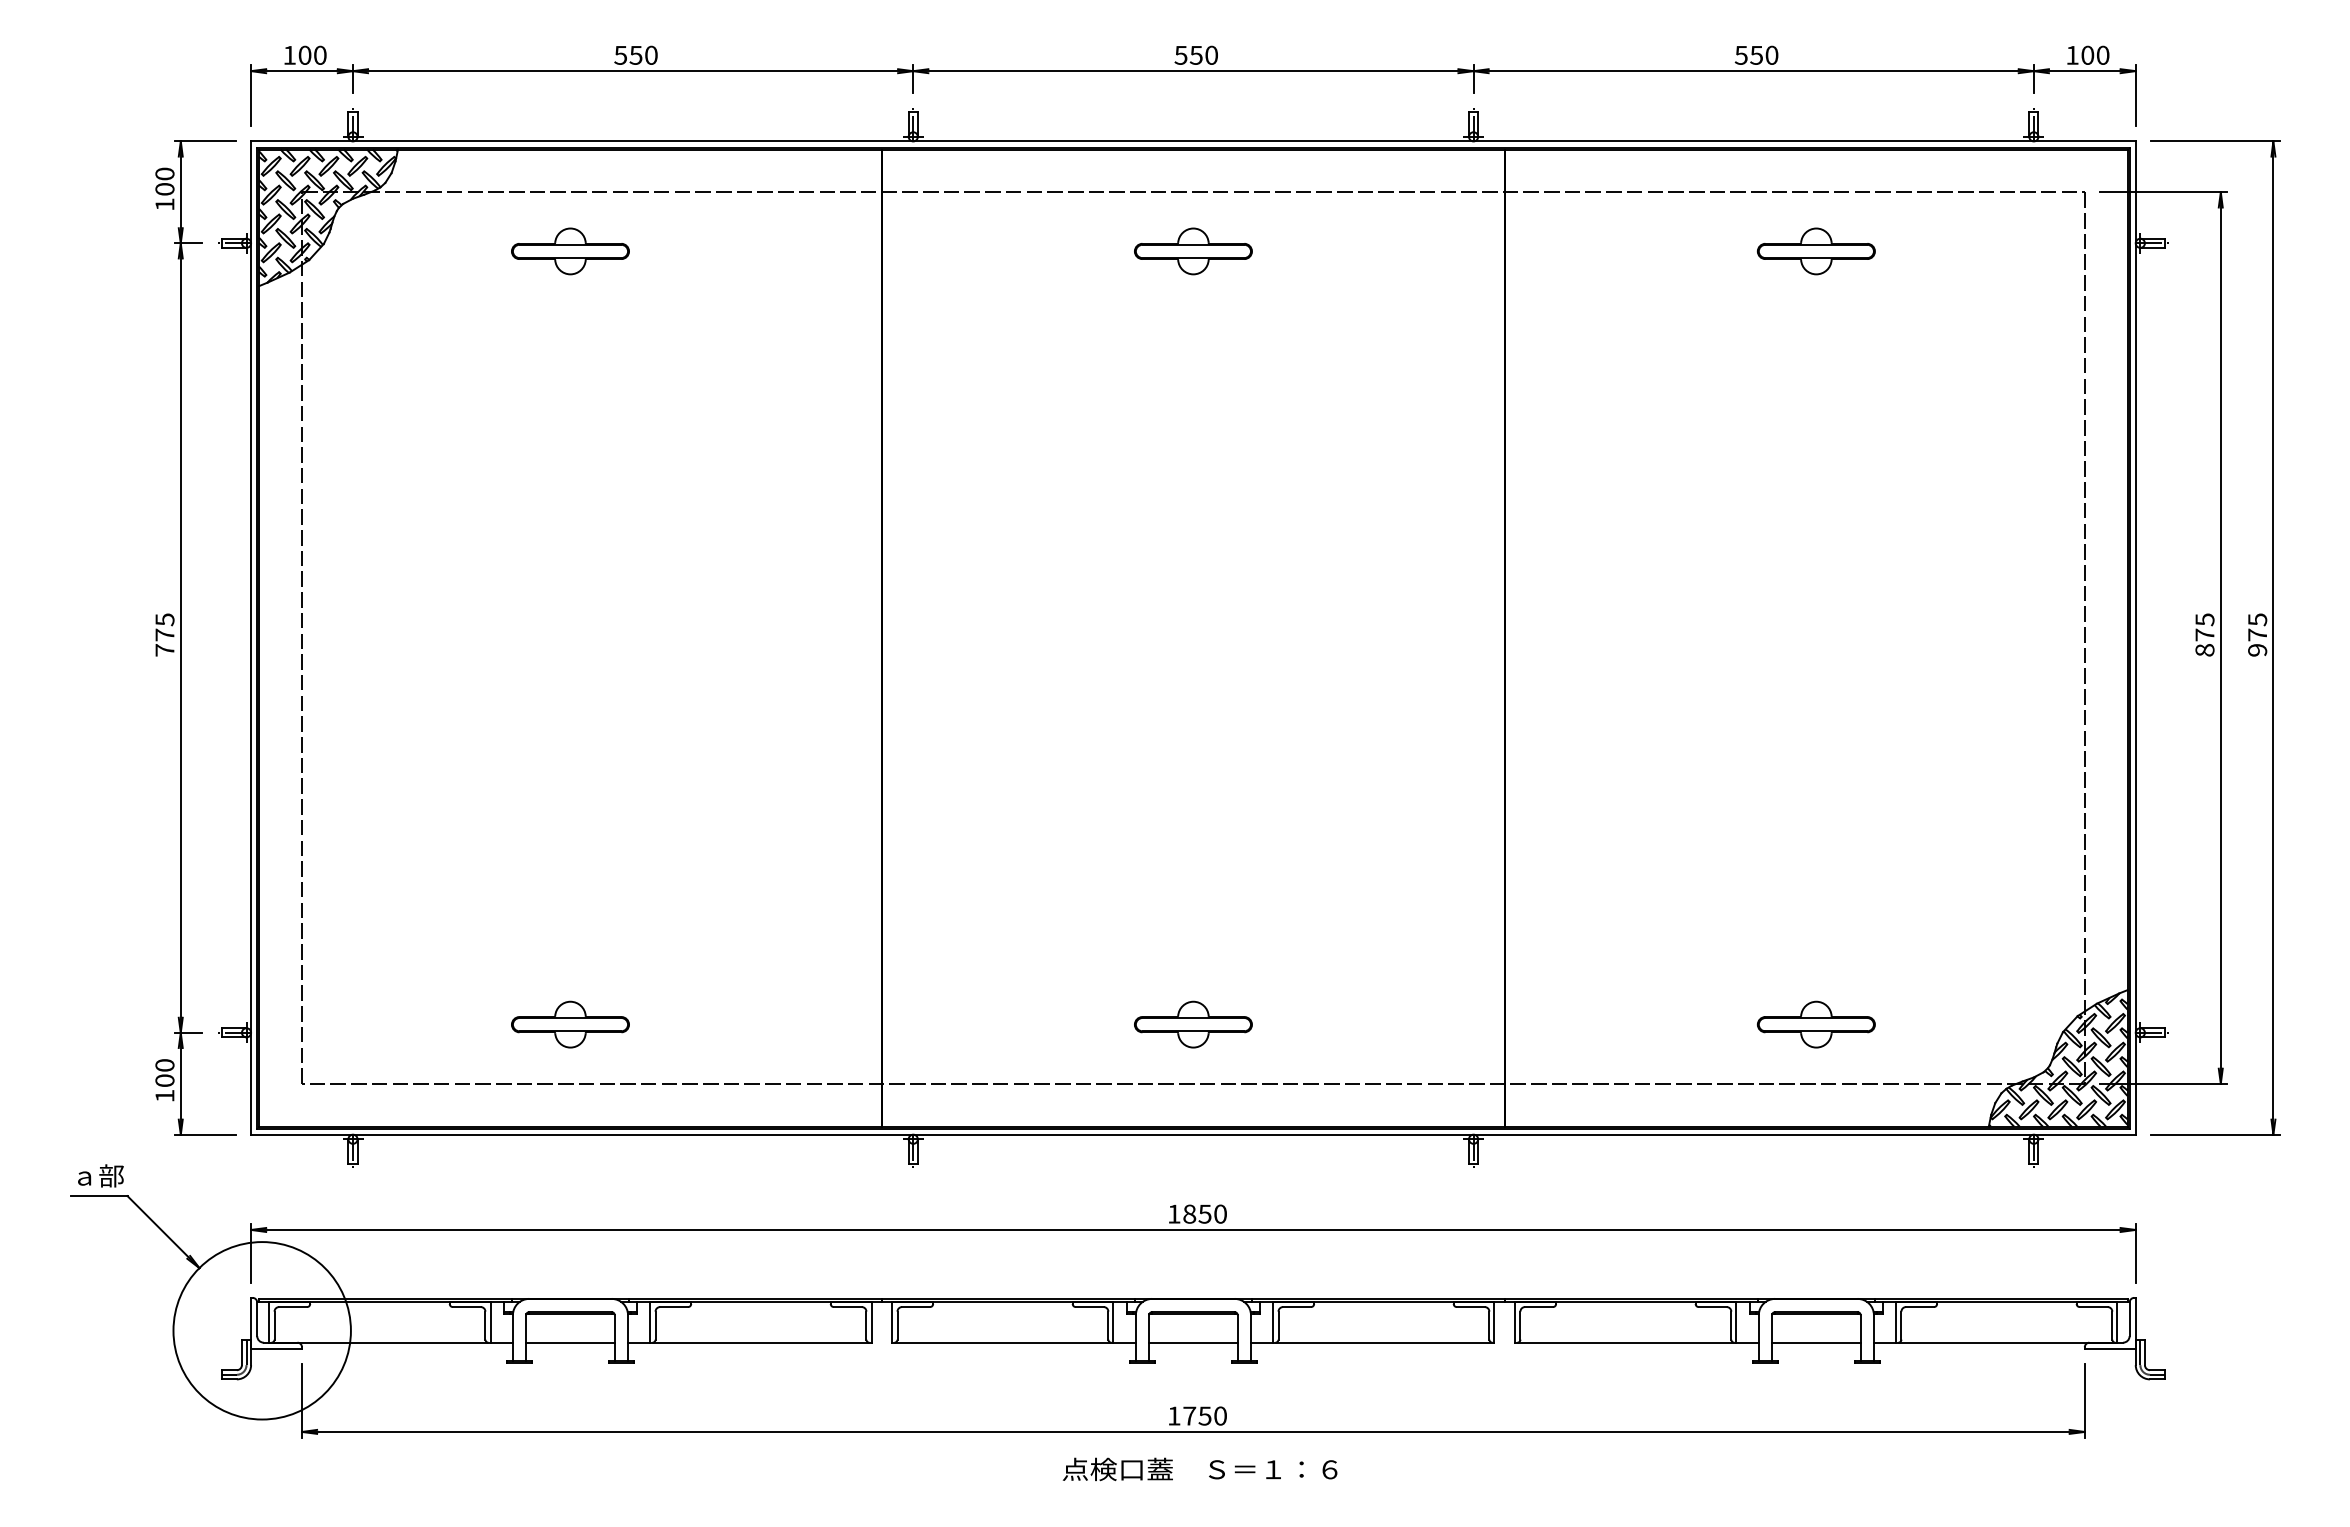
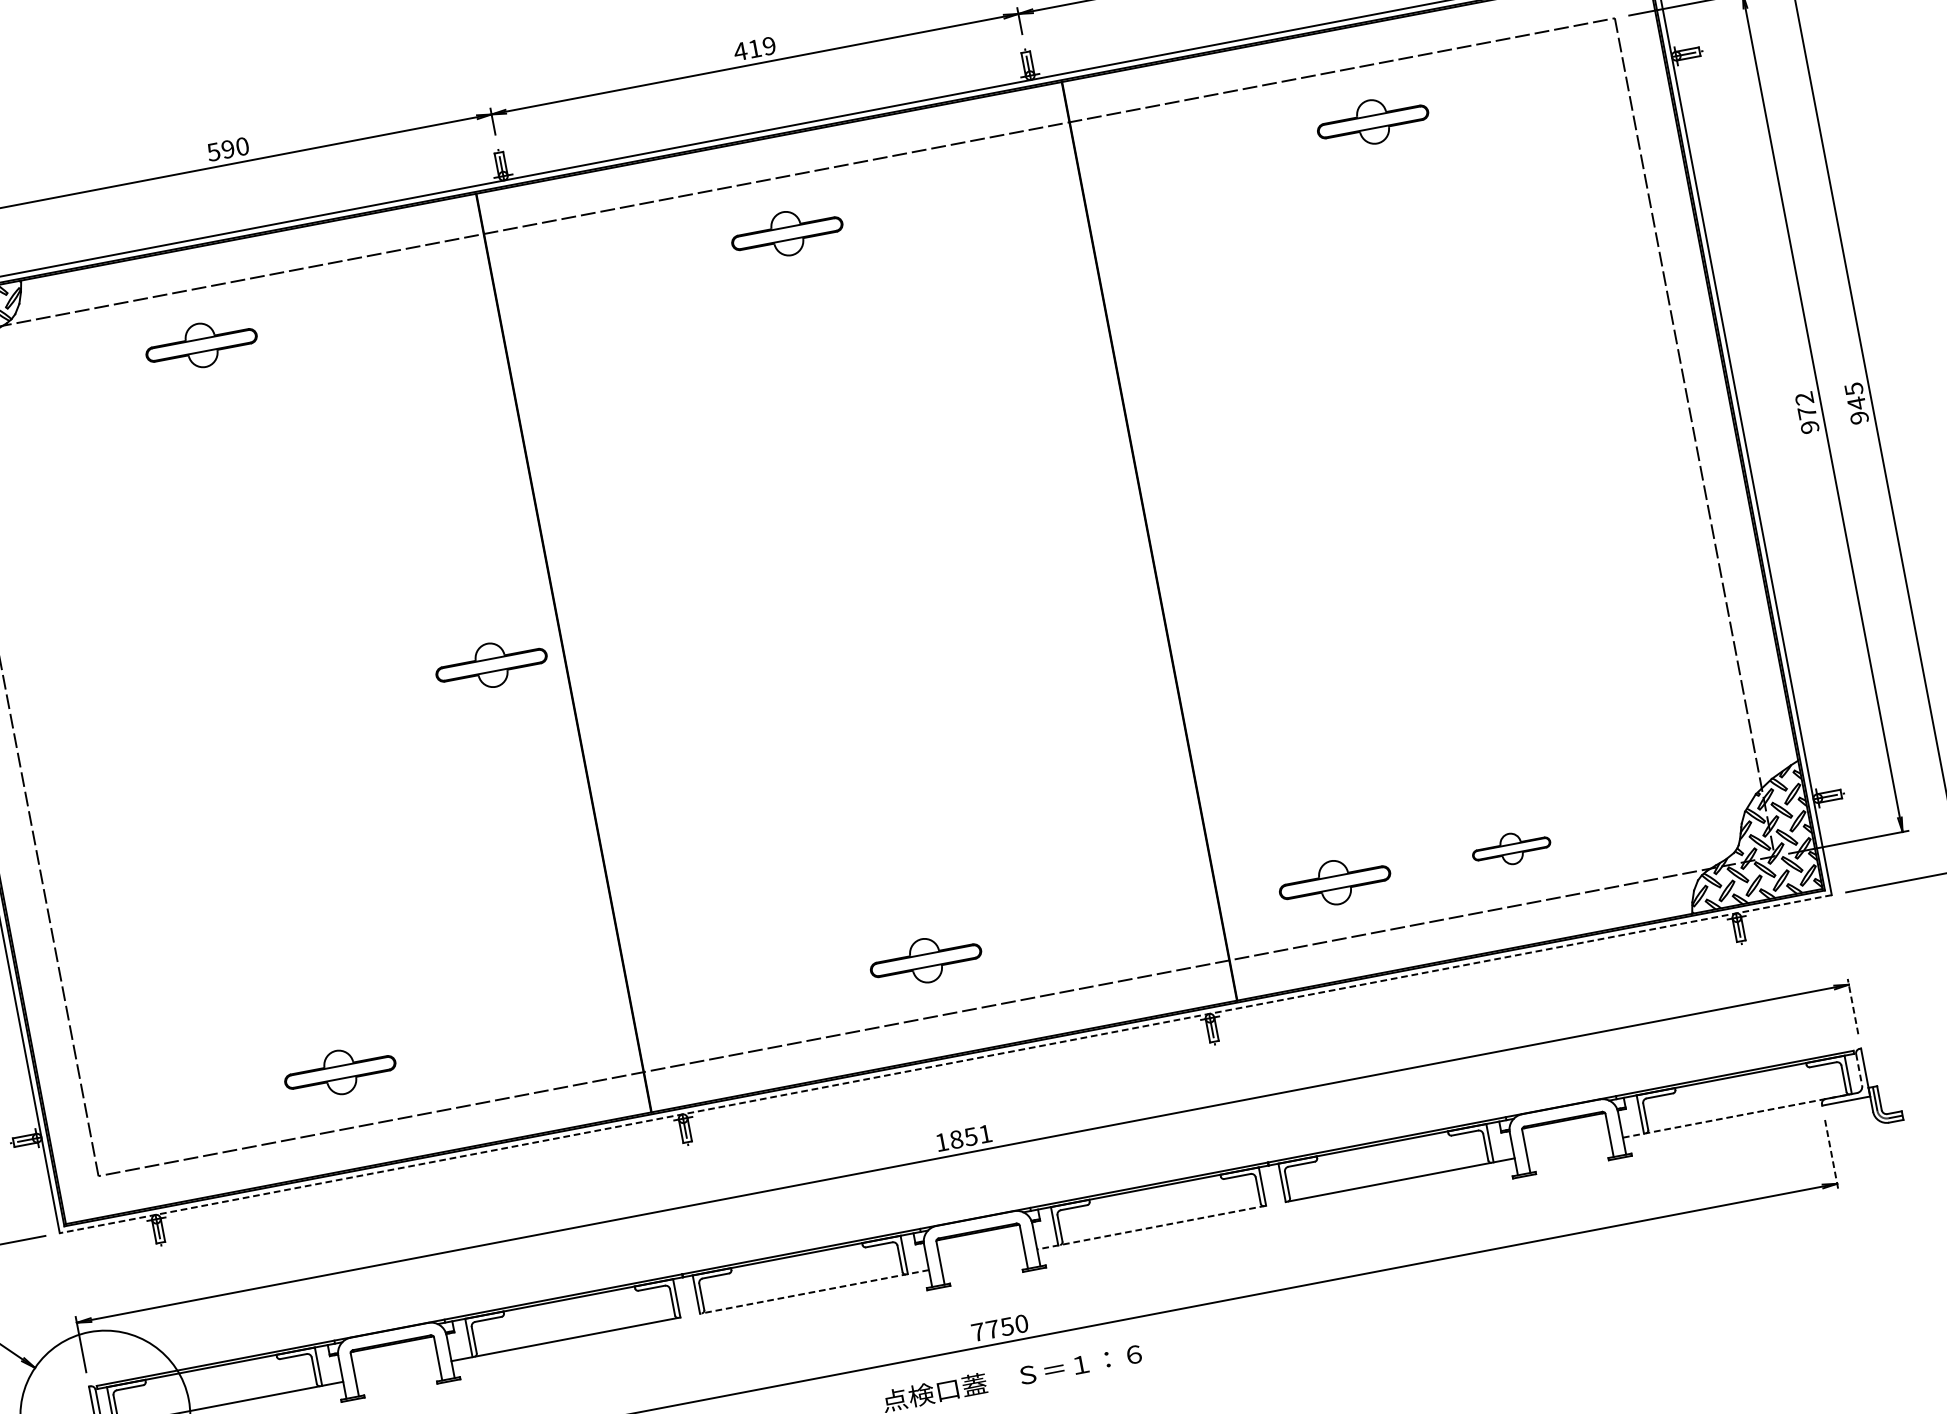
text: (635, 54) -> (227, 148), 550 -> 590
text: (1195, 55) -> (754, 49), 550 -> 419
text: (2204, 634) -> (1806, 412), 875 -> 972
text: (2257, 634) -> (1856, 403), 975 -> 945
part: (805, 636) -> (491, 665), added
part: (1628, 1024) -> (1335, 882), added
part: (1815, 1024) -> (1510, 848), size x0.7
line: (1192, 1134) -> (944, 1064), solid -> dashed
text: (1220, 1213) -> (985, 1133), 1850 -> 1851
line: (2135, 1252) -> (1852, 1005), solid -> dashed
line: (2129, 1319) -> (1859, 1070), solid -> dashed
line: (570, 1342) -> (397, 1371), removed
line: (1014, 1342) -> (814, 1291), solid -> dashed
line: (1193, 1342) -> (983, 1259), removed
line: (1372, 1342) -> (1151, 1227), solid -> dashed
line: (1816, 1342) -> (1568, 1147), removed
line: (1995, 1342) -> (1737, 1115), solid -> dashed
line: (2084, 1401) -> (1831, 1155), solid -> dashed
text: (1174, 1415) -> (978, 1331), 1750 -> 7750

